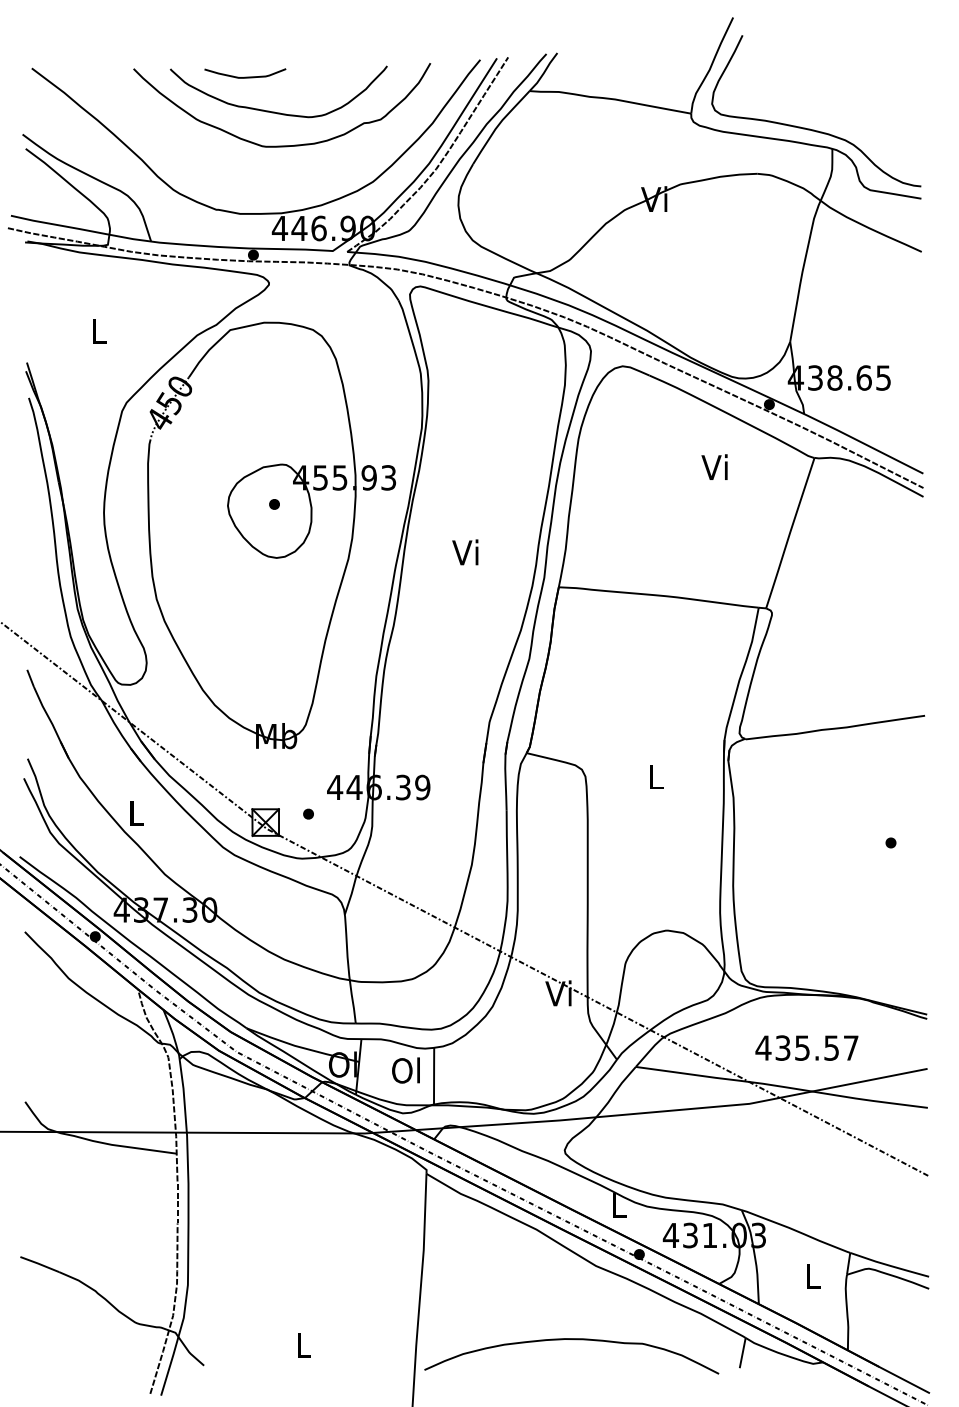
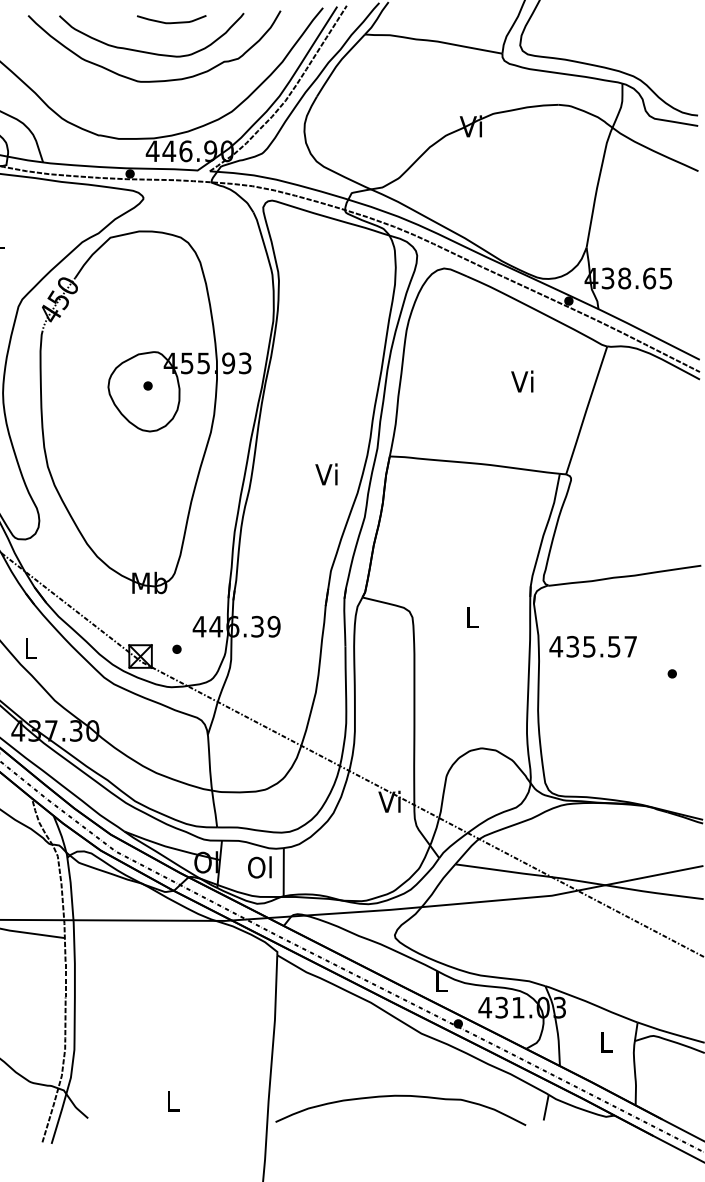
curve: (245, 76) -> (171, 22), moved
text: (714, 466) -> (522, 380), moved
text: (465, 552) -> (326, 474), moved
text: (806, 1047) -> (592, 646), moved

